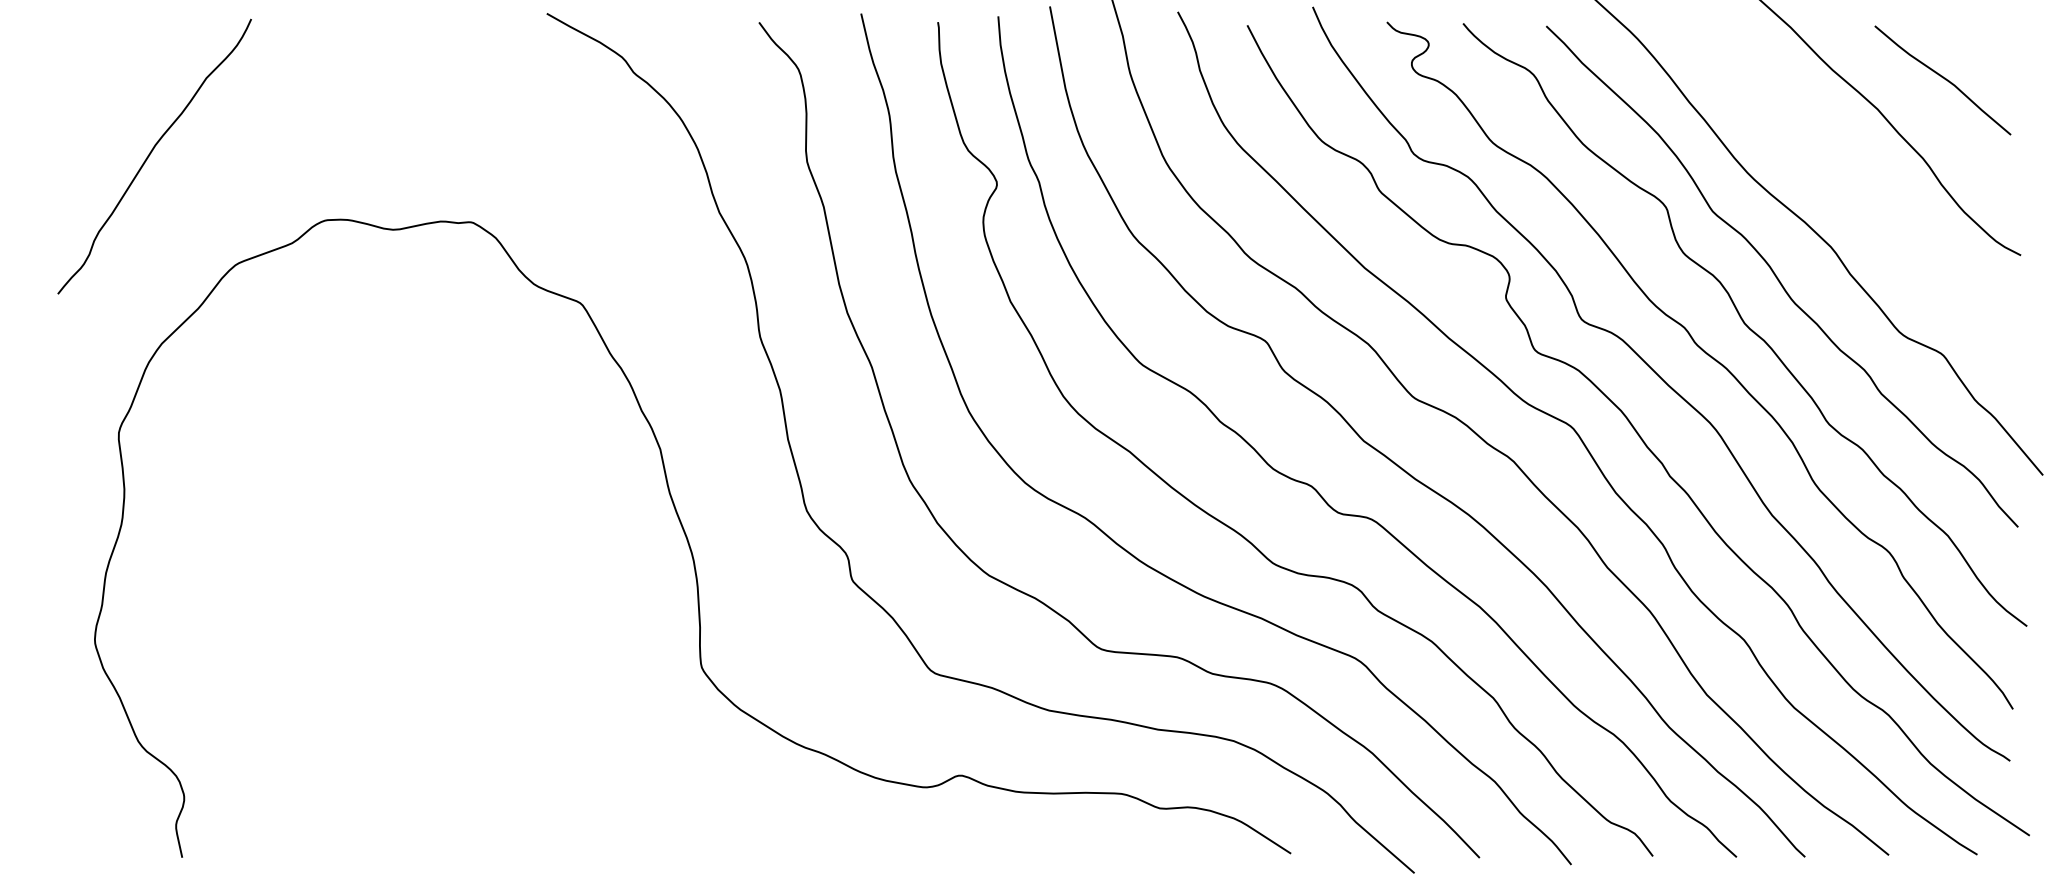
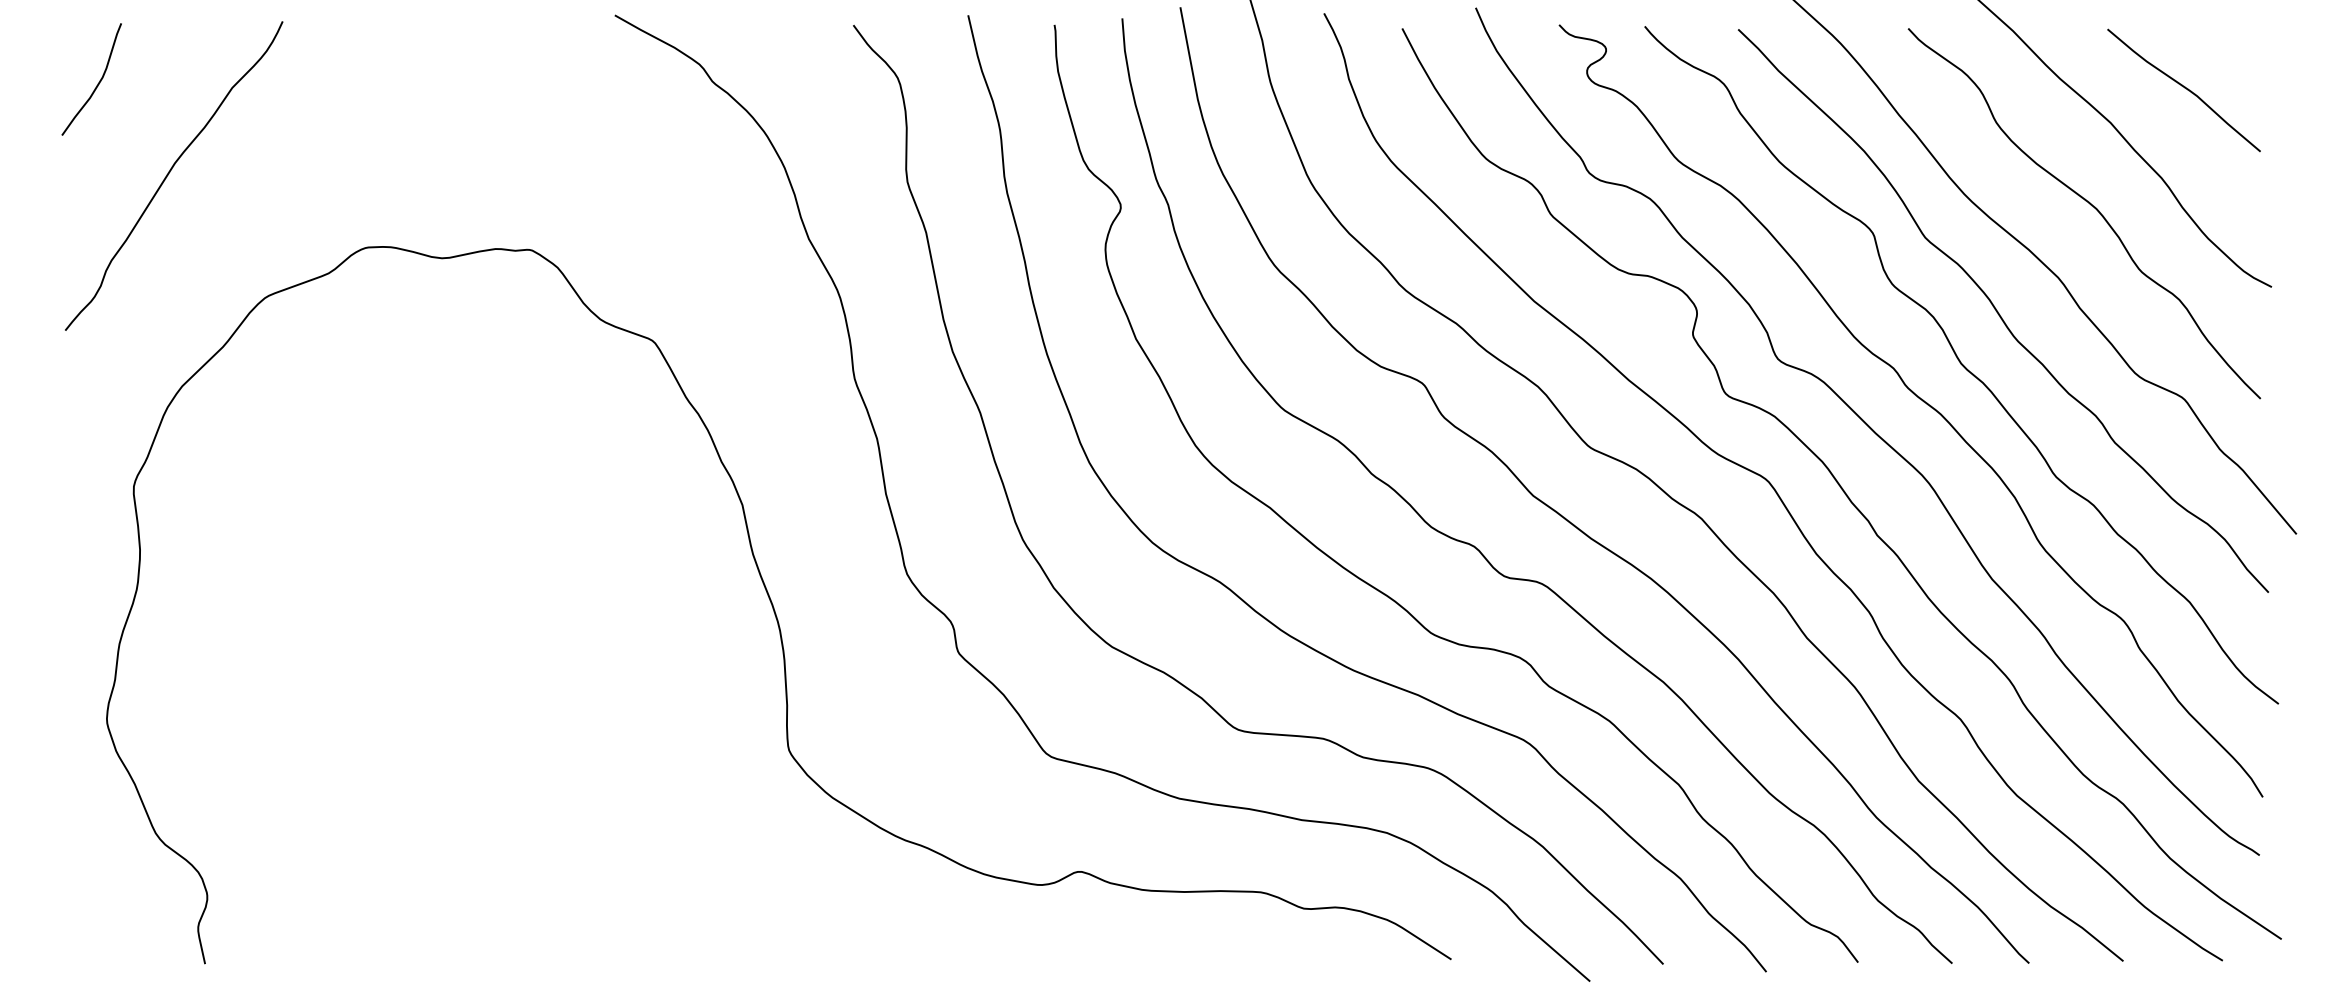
curve: (86, 74) -> (97, 83), added
curve: (1859, 182) -> (2090, 205), added

